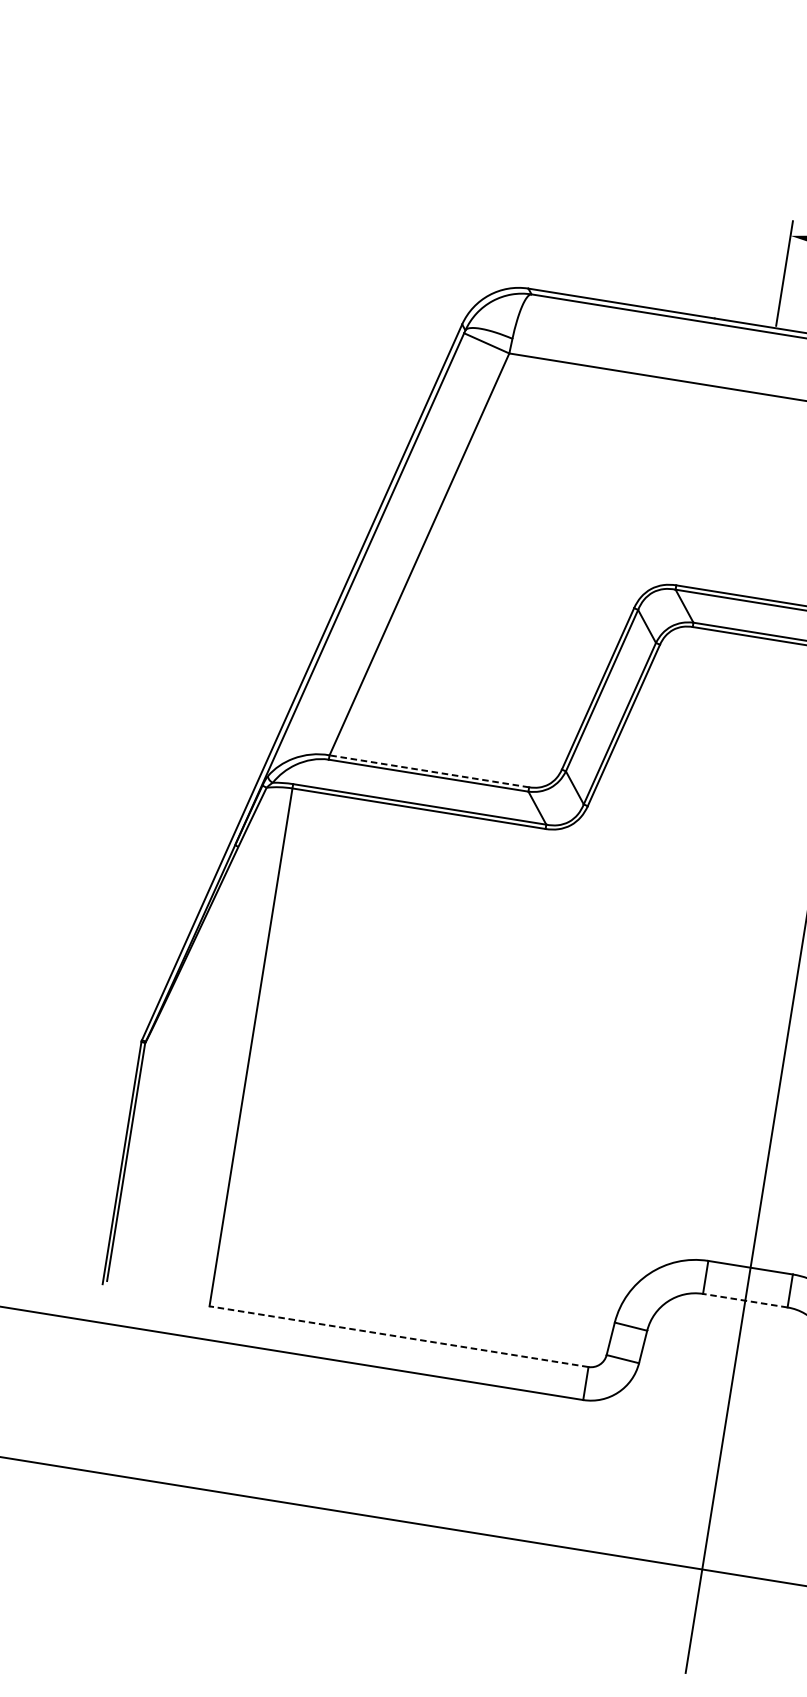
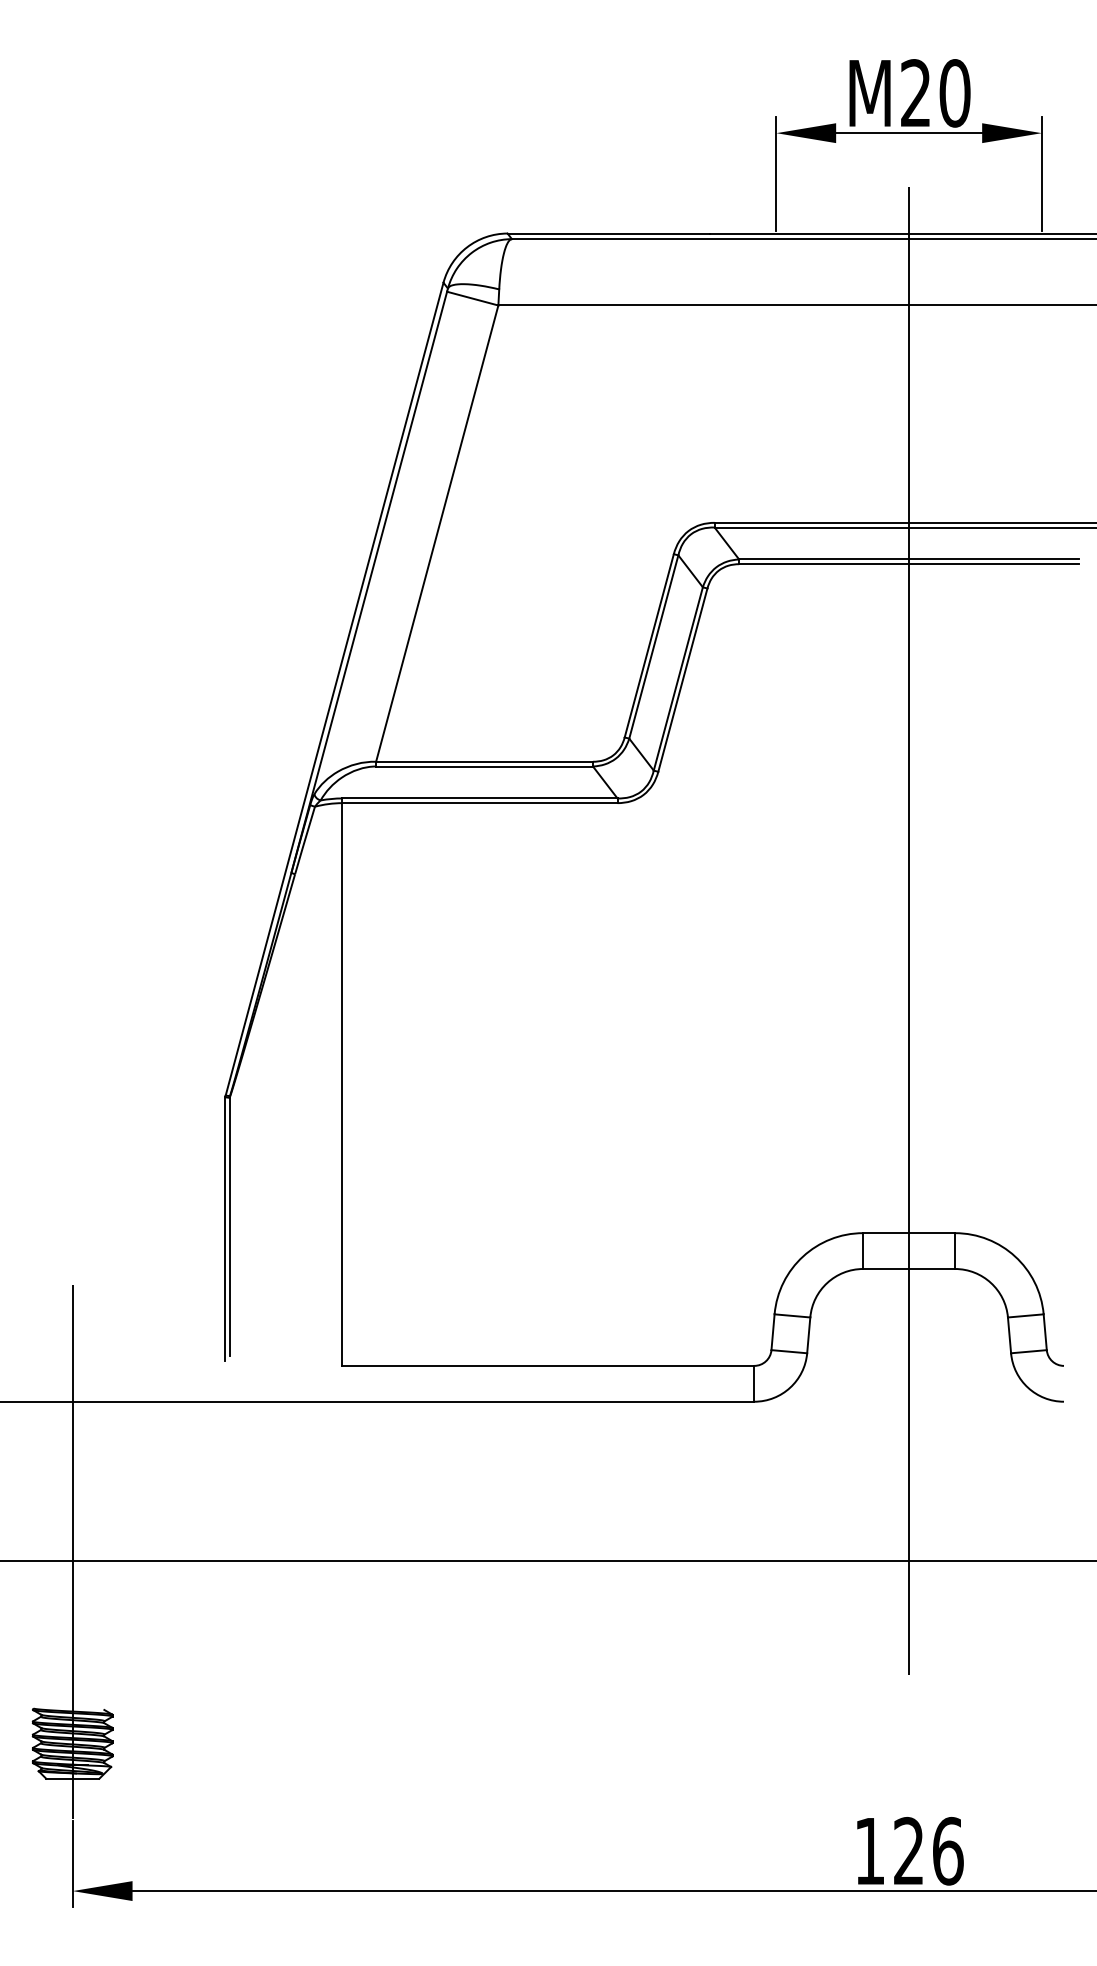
line: (429, 771) -> (484, 761), dashed -> solid
line: (745, 1301) -> (909, 1269), dashed -> solid
line: (399, 1336) -> (548, 1365), dashed -> solid

